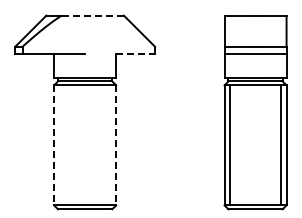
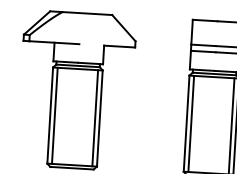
line: (92, 15) -> (87, 13), dashed -> solid
line: (136, 54) -> (120, 46), dashed -> solid
line: (54, 145) -> (50, 115), dashed -> solid
line: (59, 145) -> (54, 115), added
line: (110, 145) -> (95, 118), added
line: (116, 145) -> (100, 118), dashed -> solid

